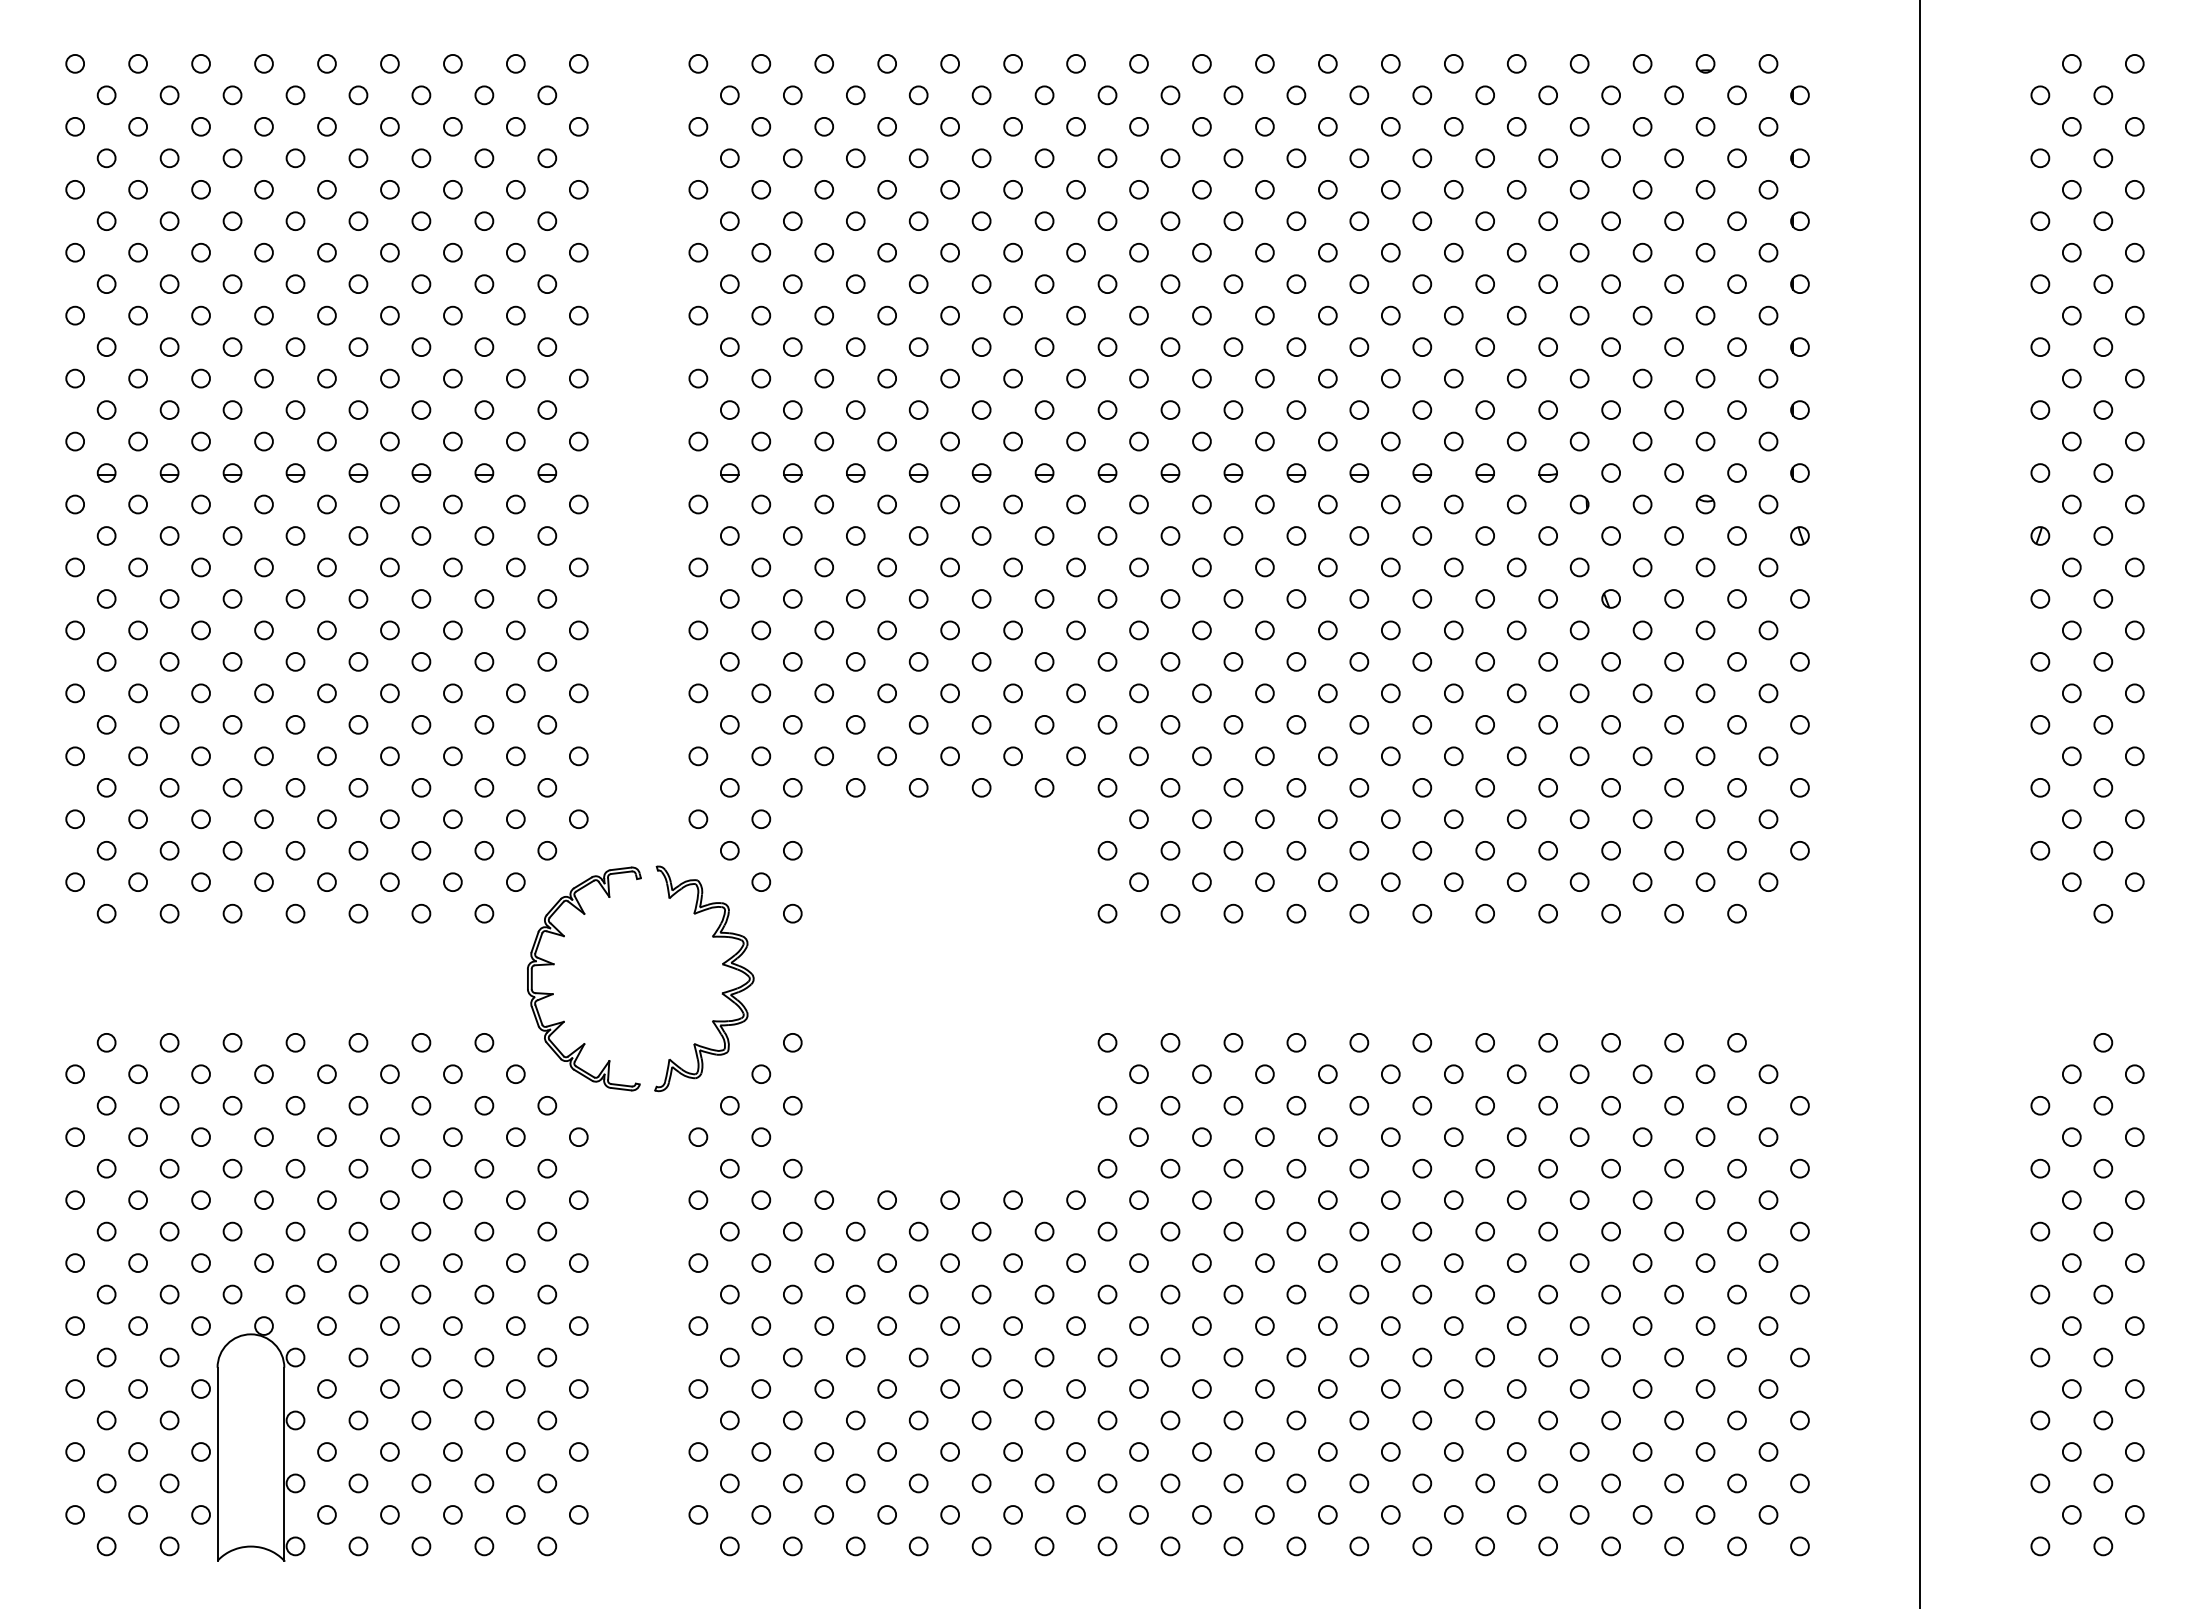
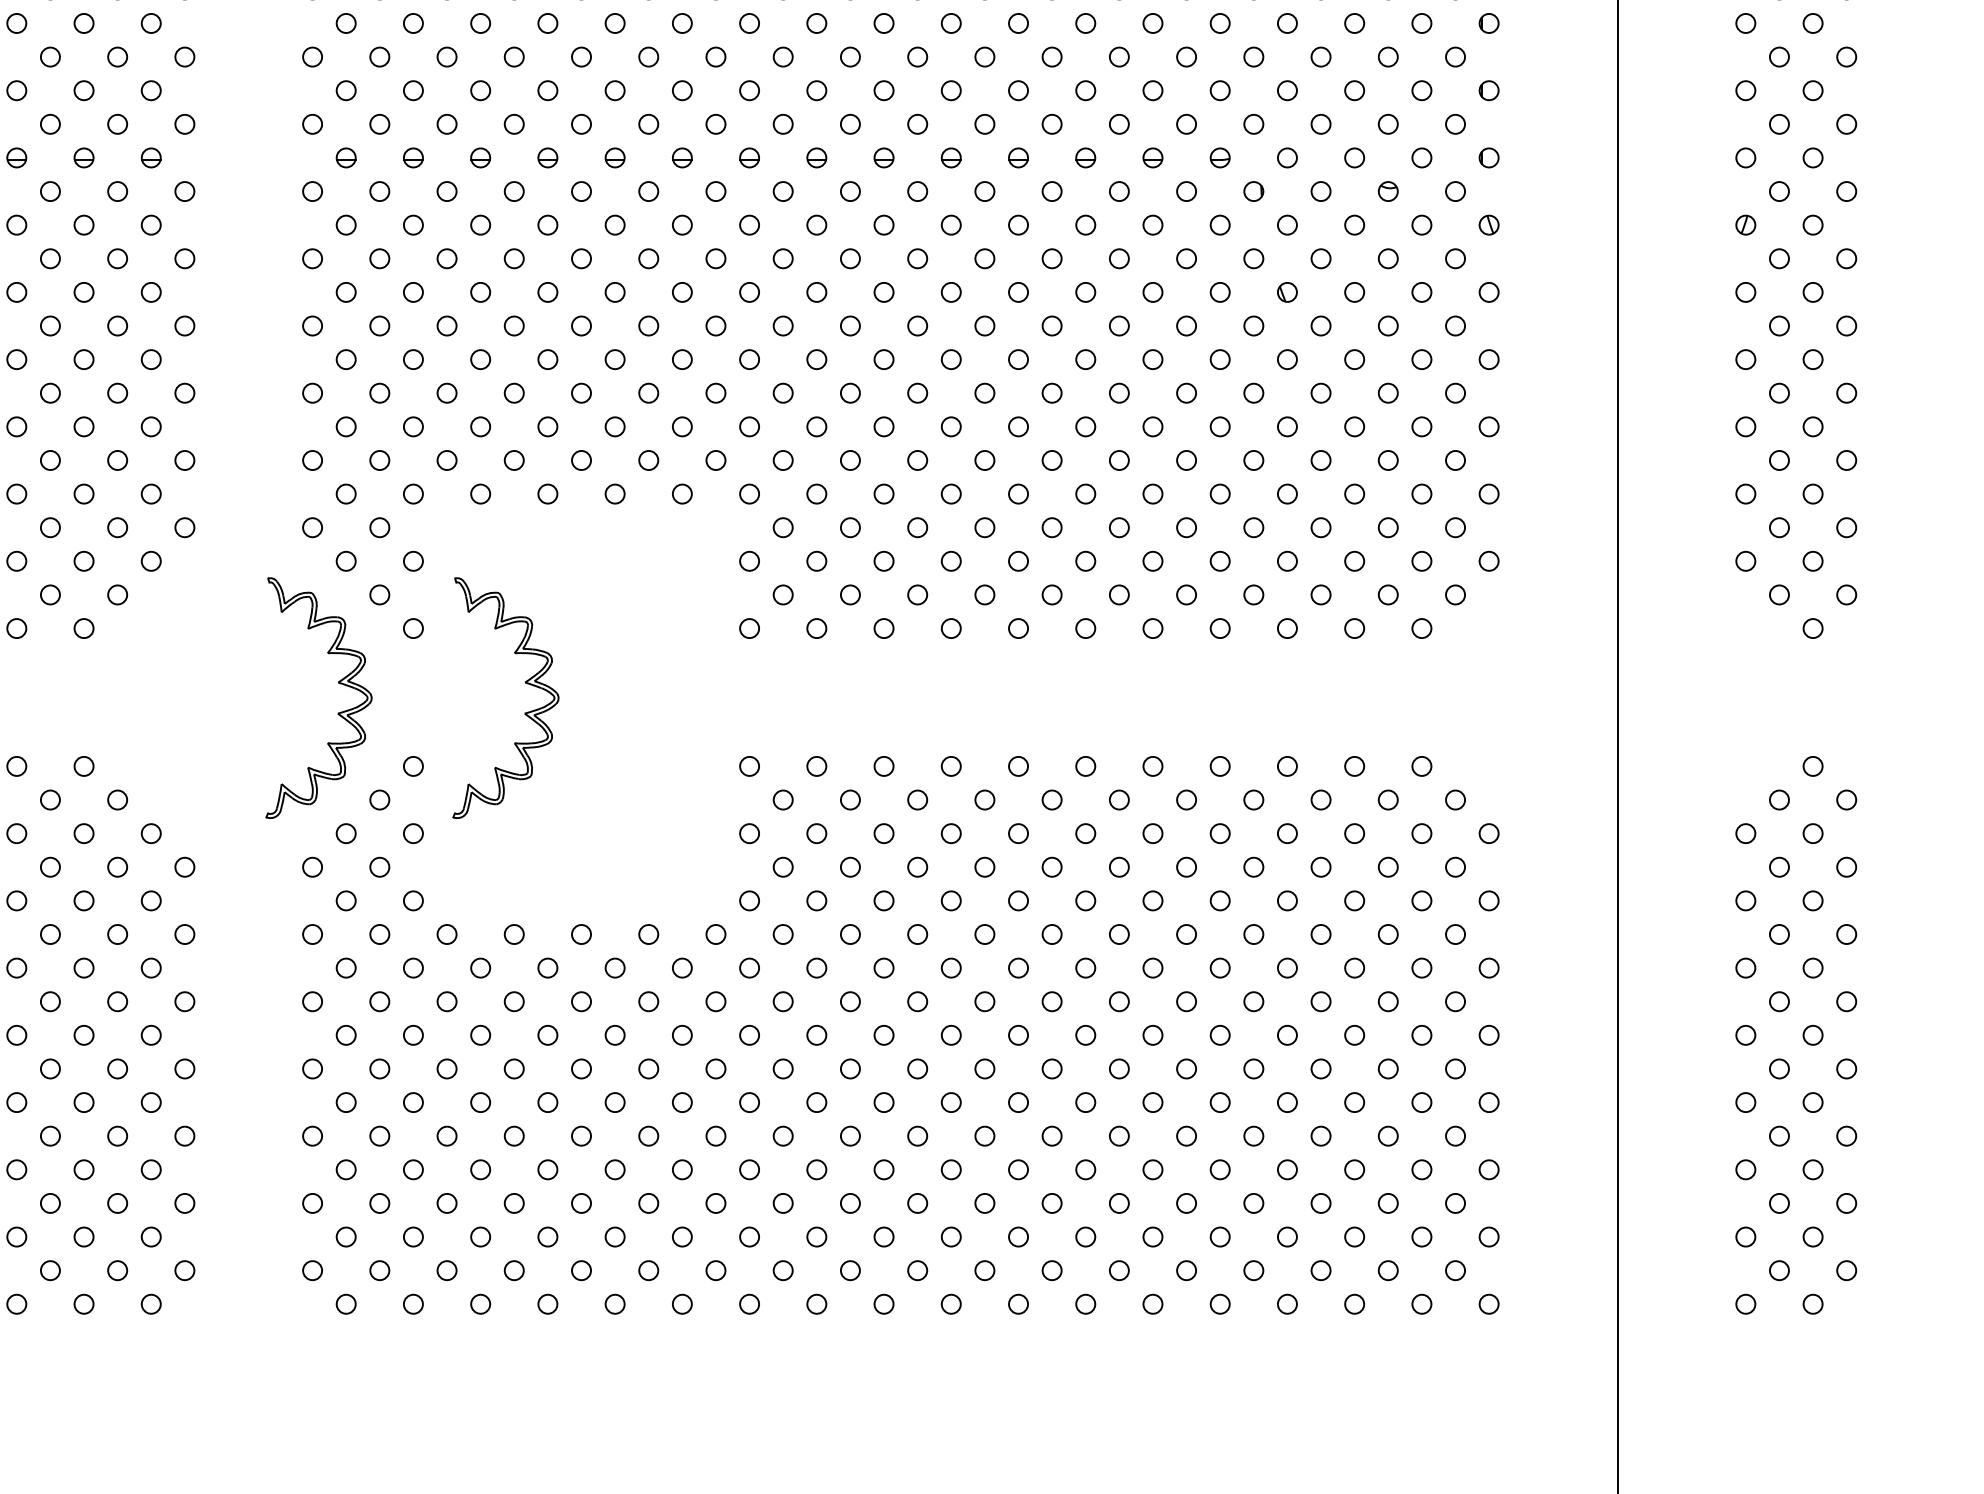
part: (554, 965) -> (158, 683), removed
part: (897, 965) -> (525, 683), added

